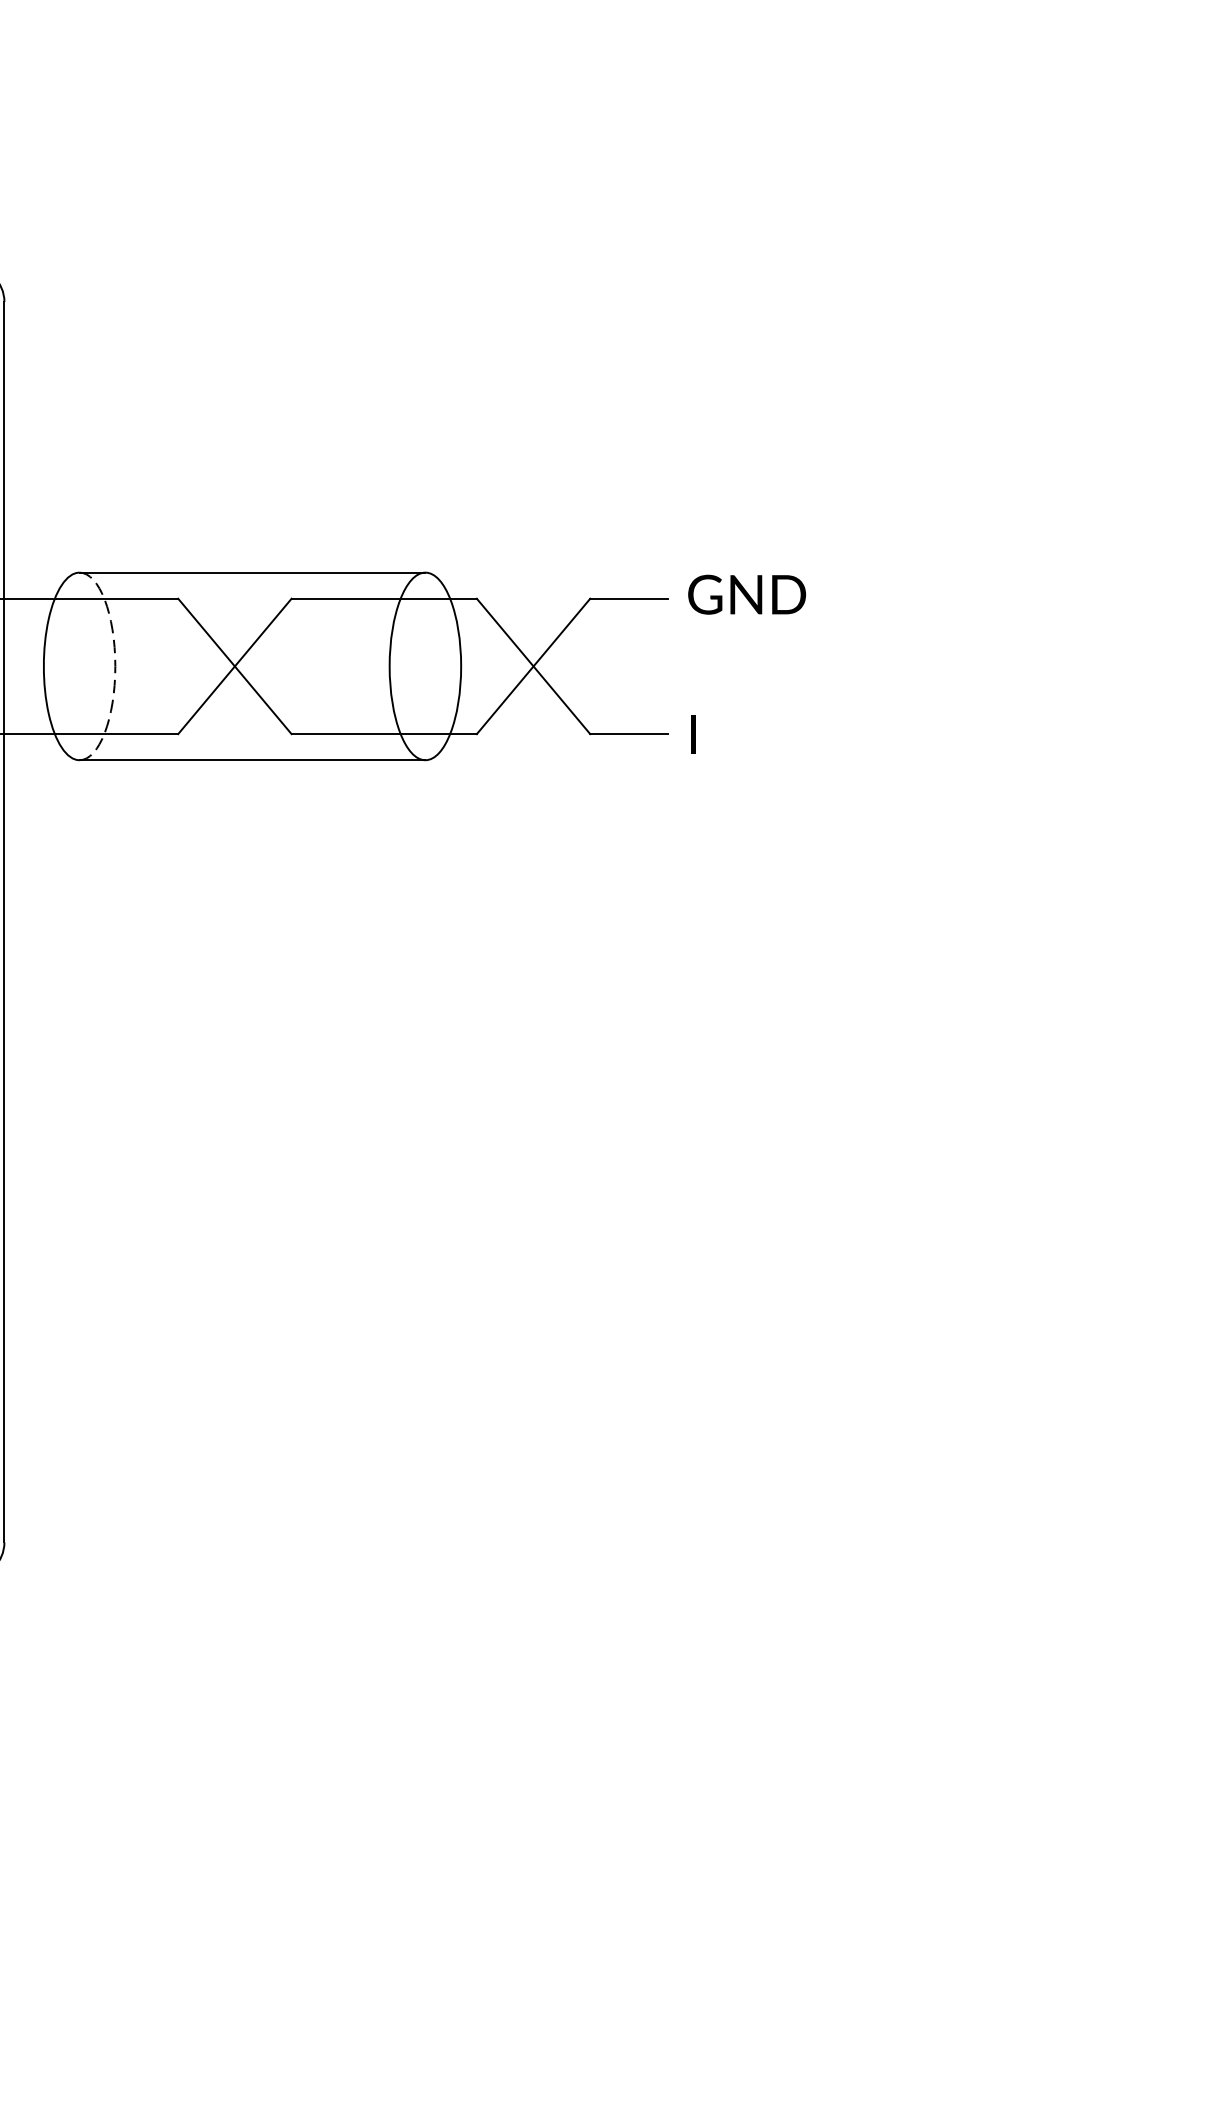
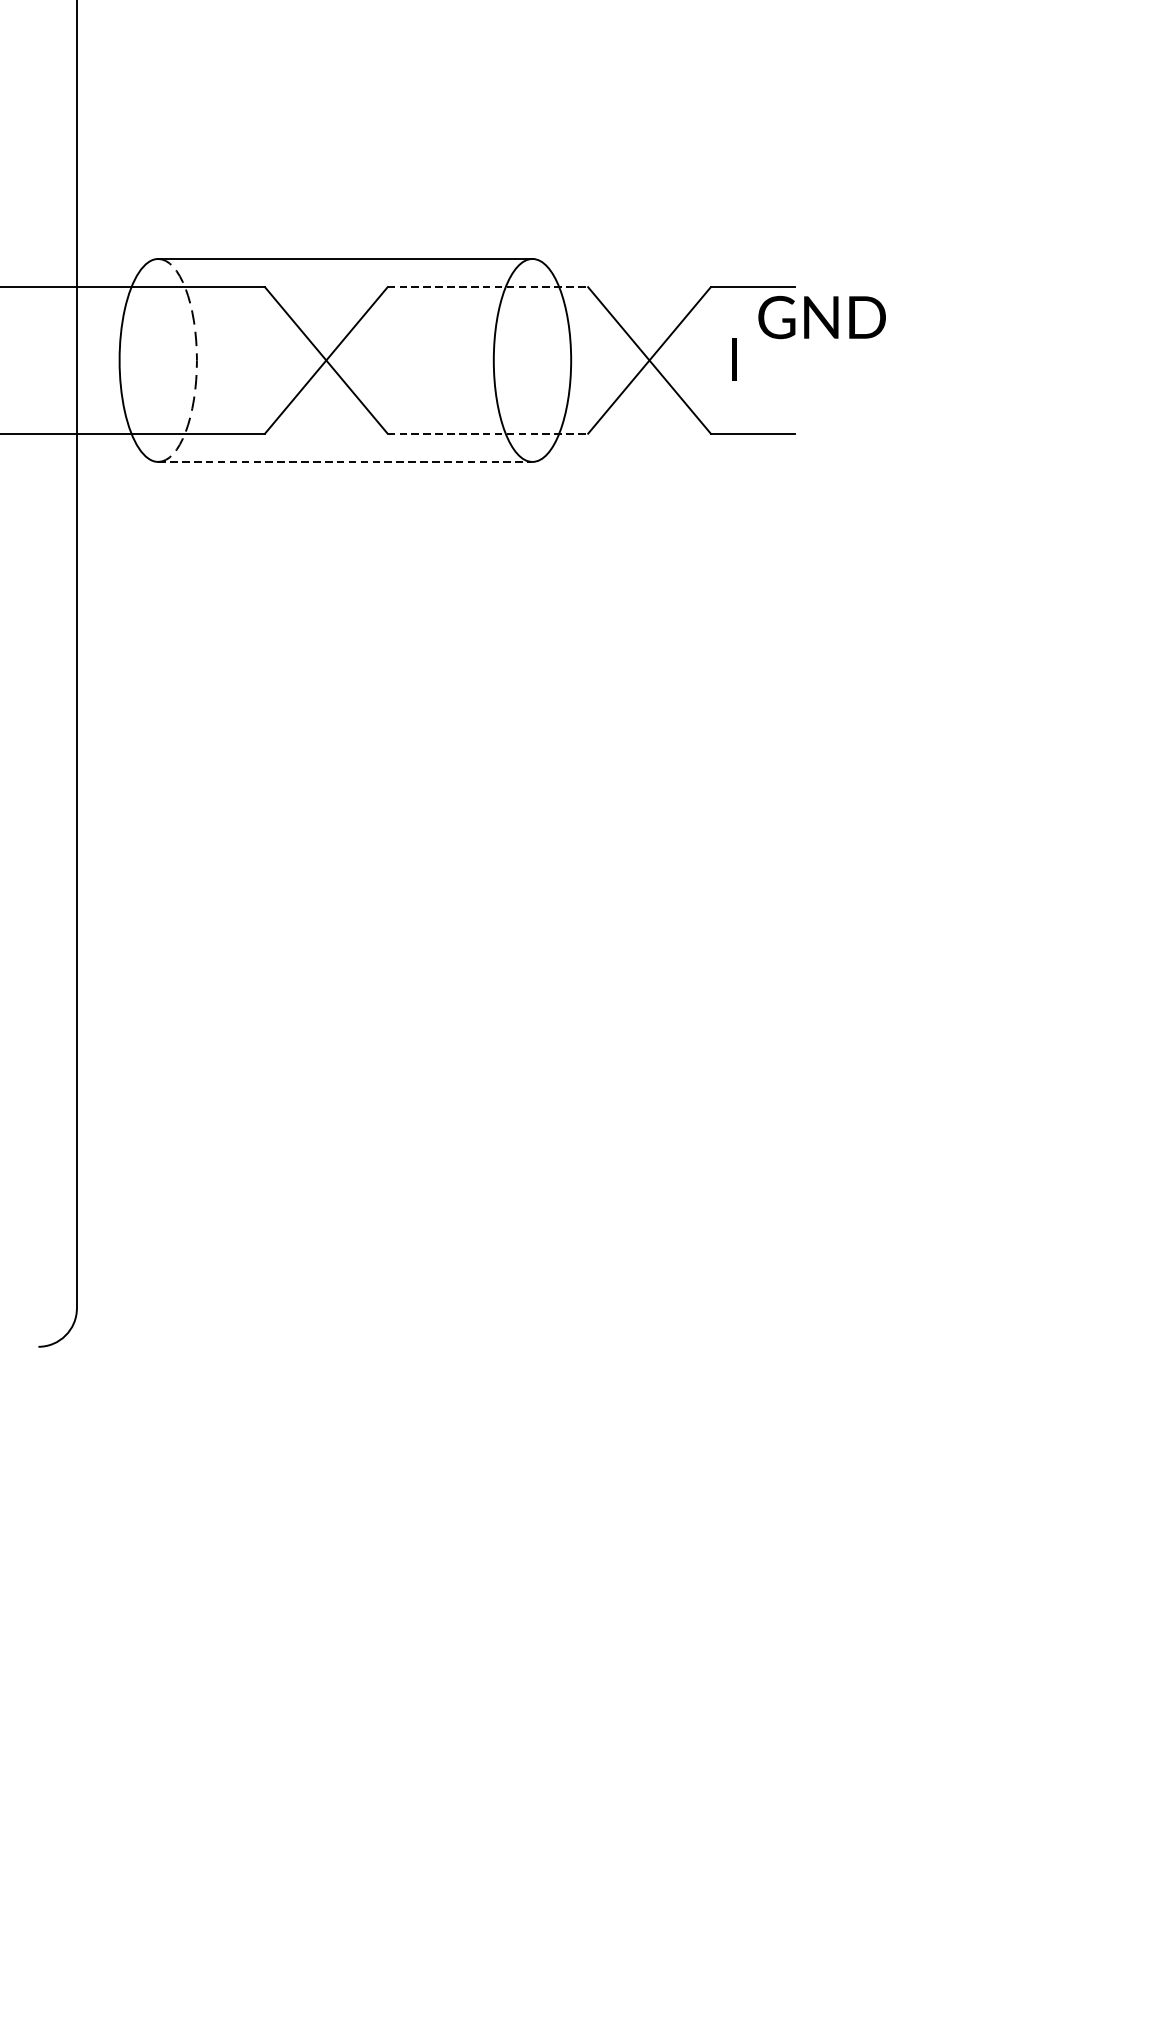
text: (747, 594) -> (822, 317), moved
line: (384, 598) -> (488, 286), solid -> dashed
line: (384, 734) -> (488, 434), solid -> dashed
text: (693, 734) -> (734, 359), moved
line: (252, 760) -> (345, 462), solid -> dashed

